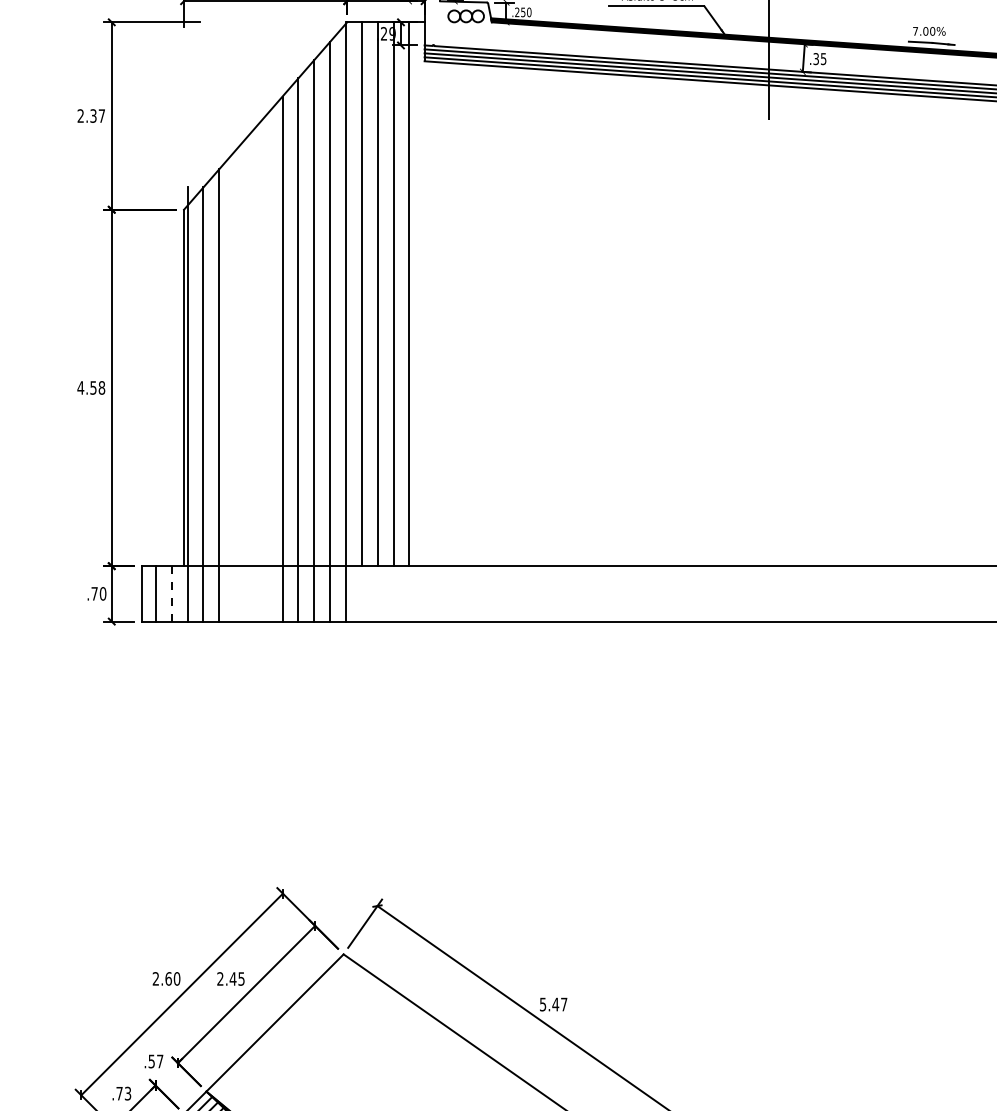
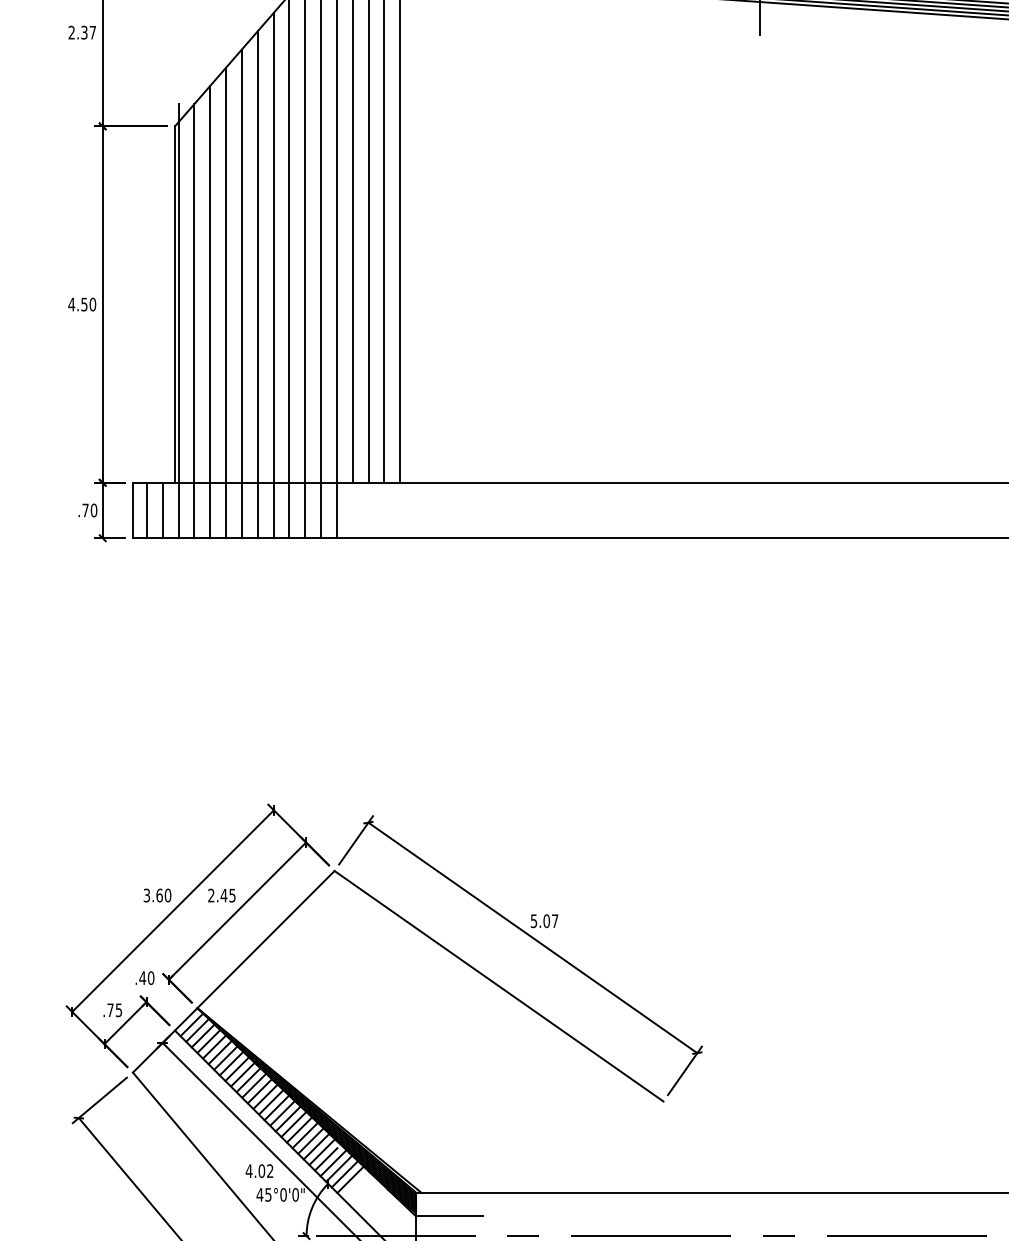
line: (266, 367) -> (257, 284), added
line: (250, 376) -> (241, 293), added
line: (235, 385) -> (226, 302), added
text: (101, 387) -> (92, 304), 4.58 -> 4.50
line: (171, 593) -> (162, 510), dashed -> solid
text: (155, 978) -> (146, 895), 2.60 -> 3.60
text: (555, 1004) -> (546, 921), 5.47 -> 5.07
text: (155, 1061) -> (146, 978), .57 -> .40
text: (128, 1092) -> (119, 1009), .73 -> .75

